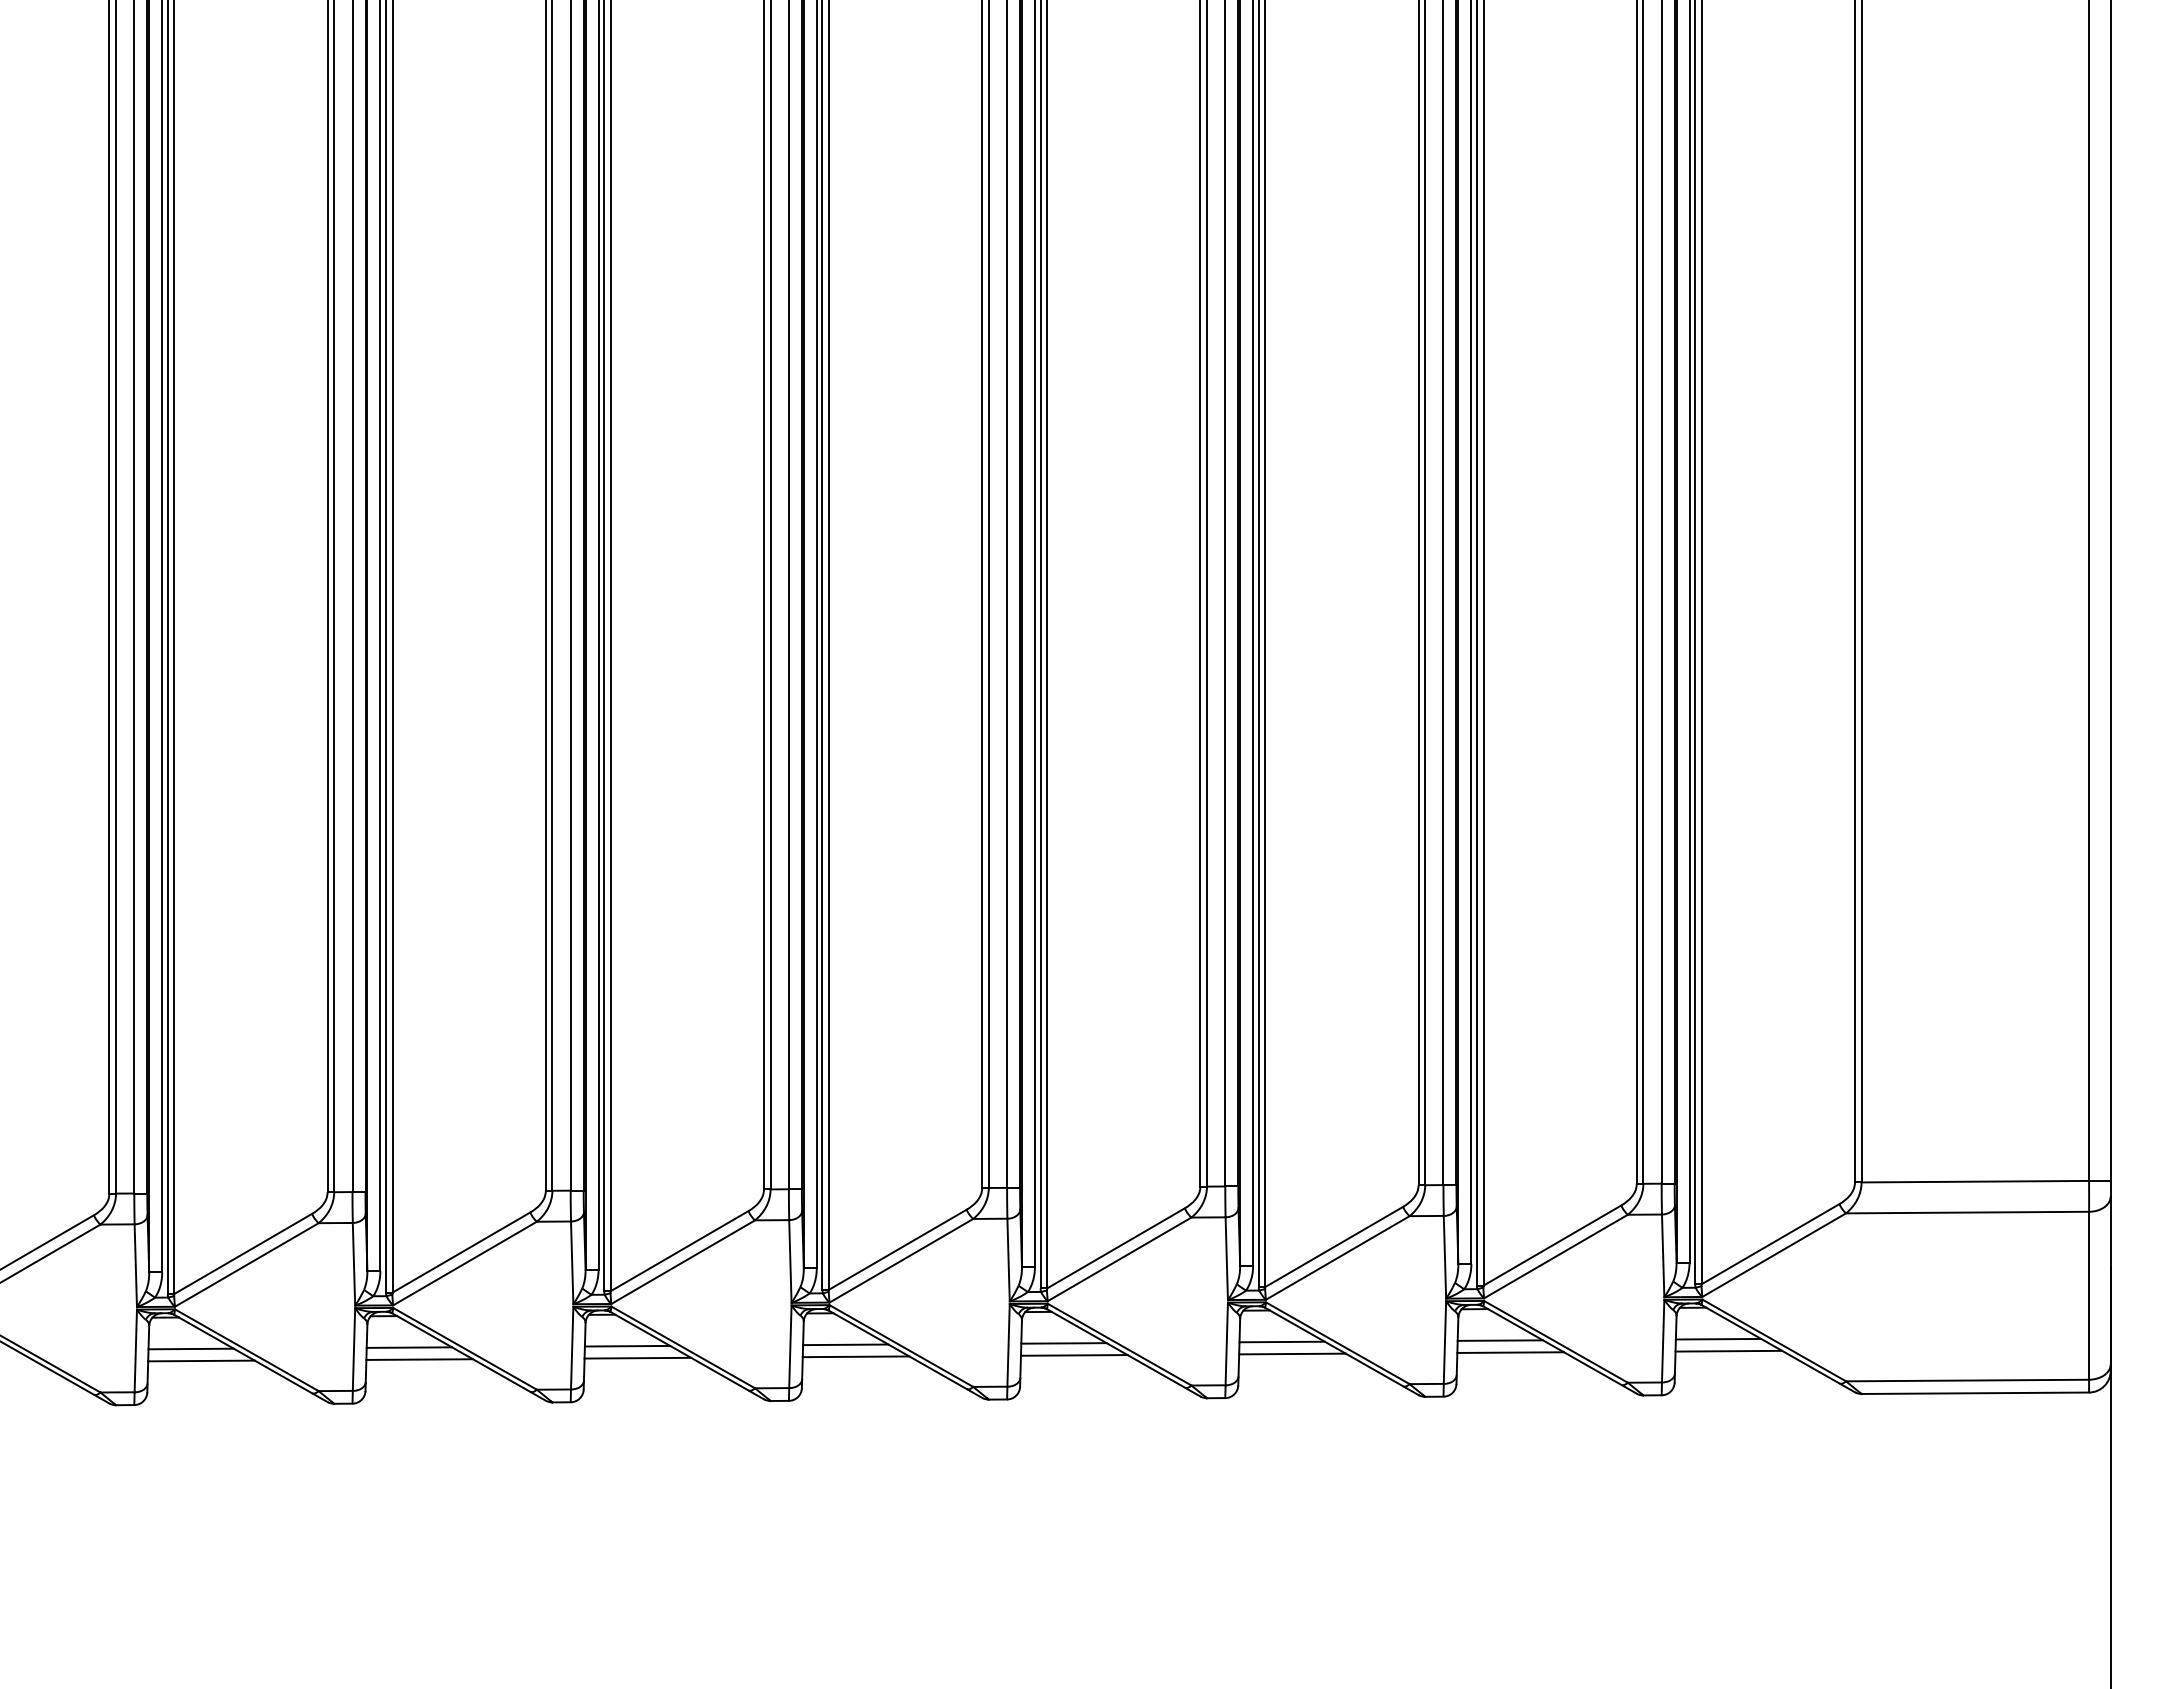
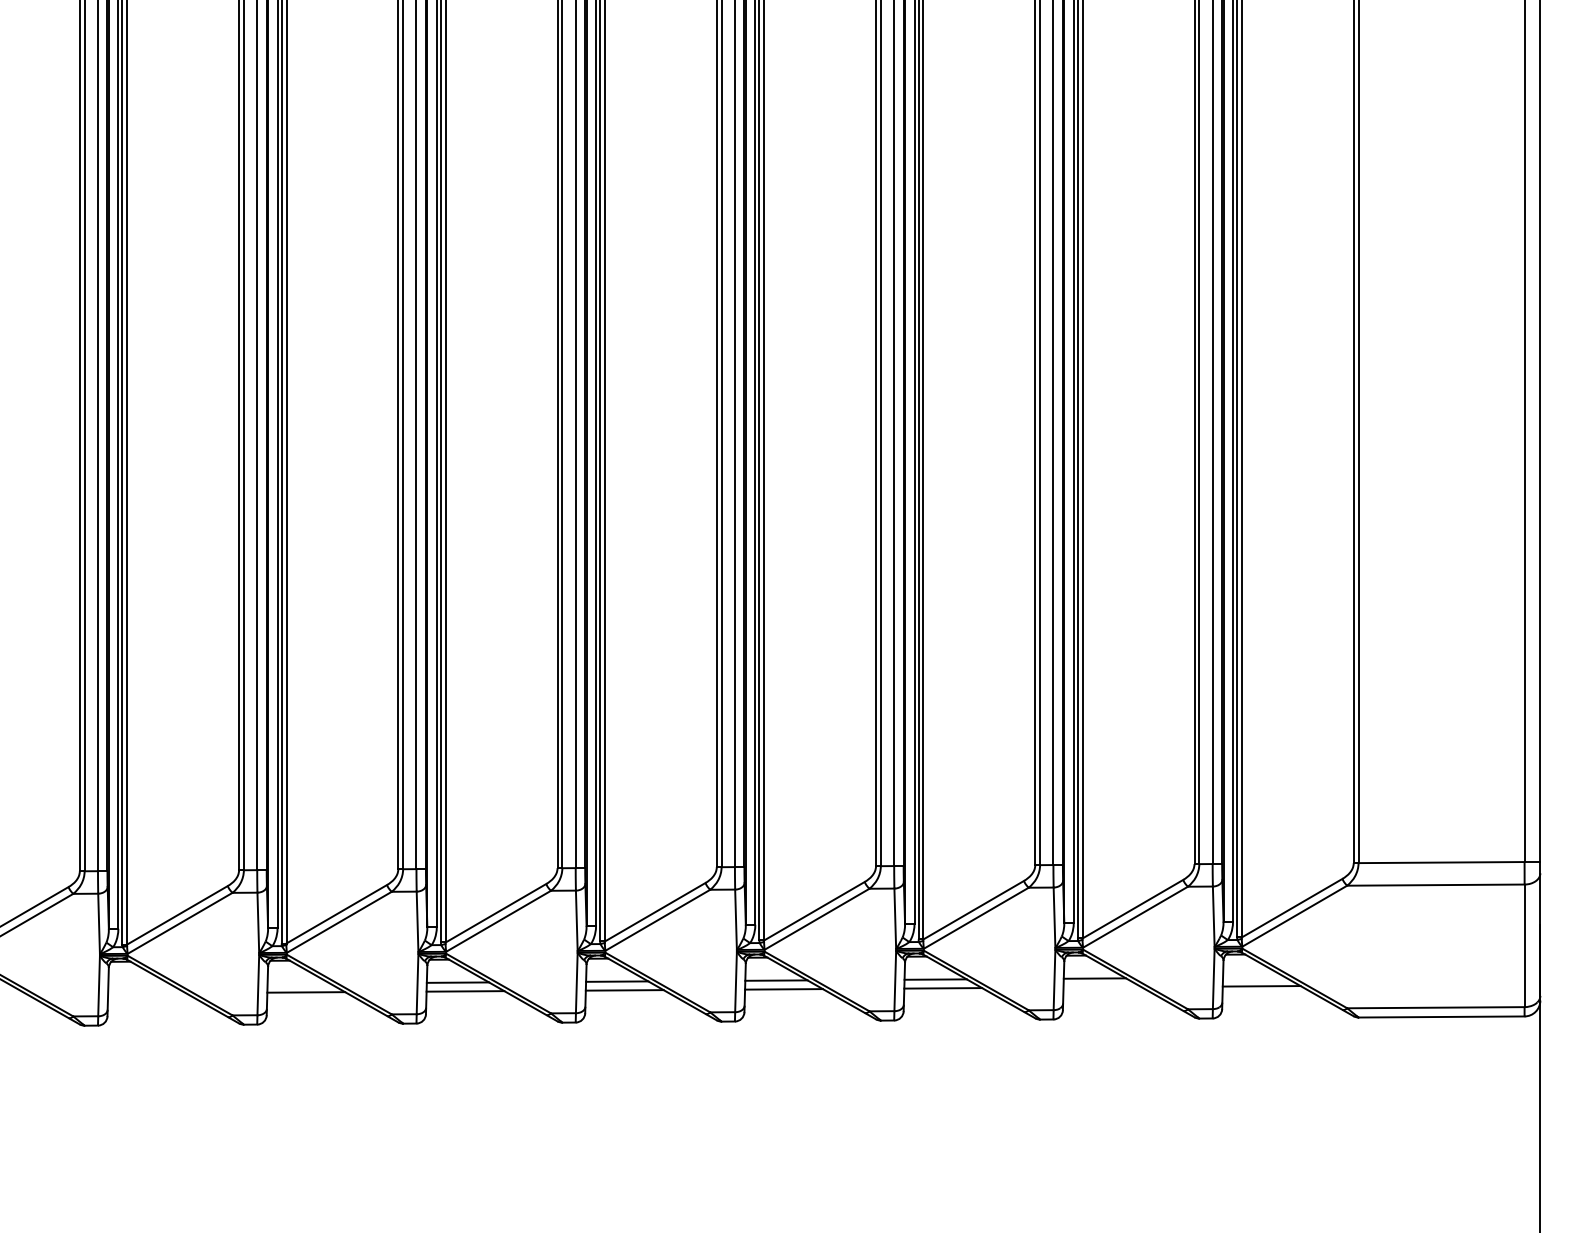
line: (1718, 1338) -> (1254, 977), removed
line: (409, 1347) -> (298, 983), removed
line: (190, 1348) -> (139, 984), removed
line: (1510, 1352) -> (1102, 987), removed
line: (201, 1360) -> (147, 993), removed

